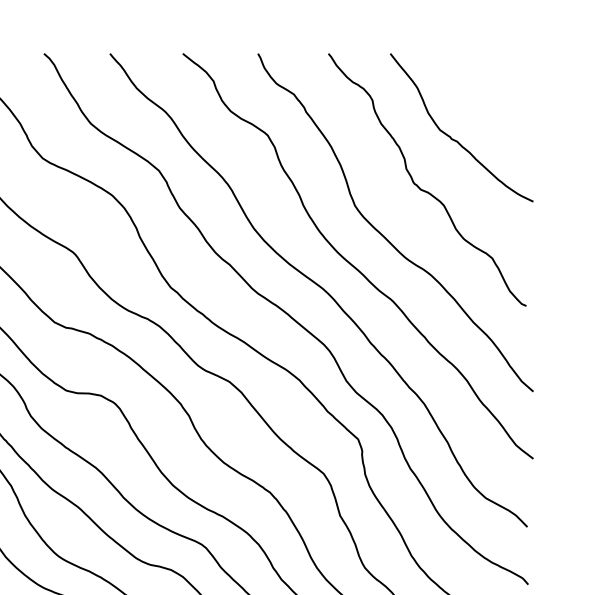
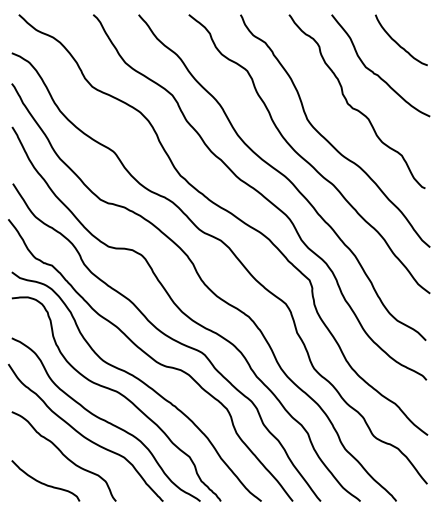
curve: (485, 94) -> (397, 42), added

